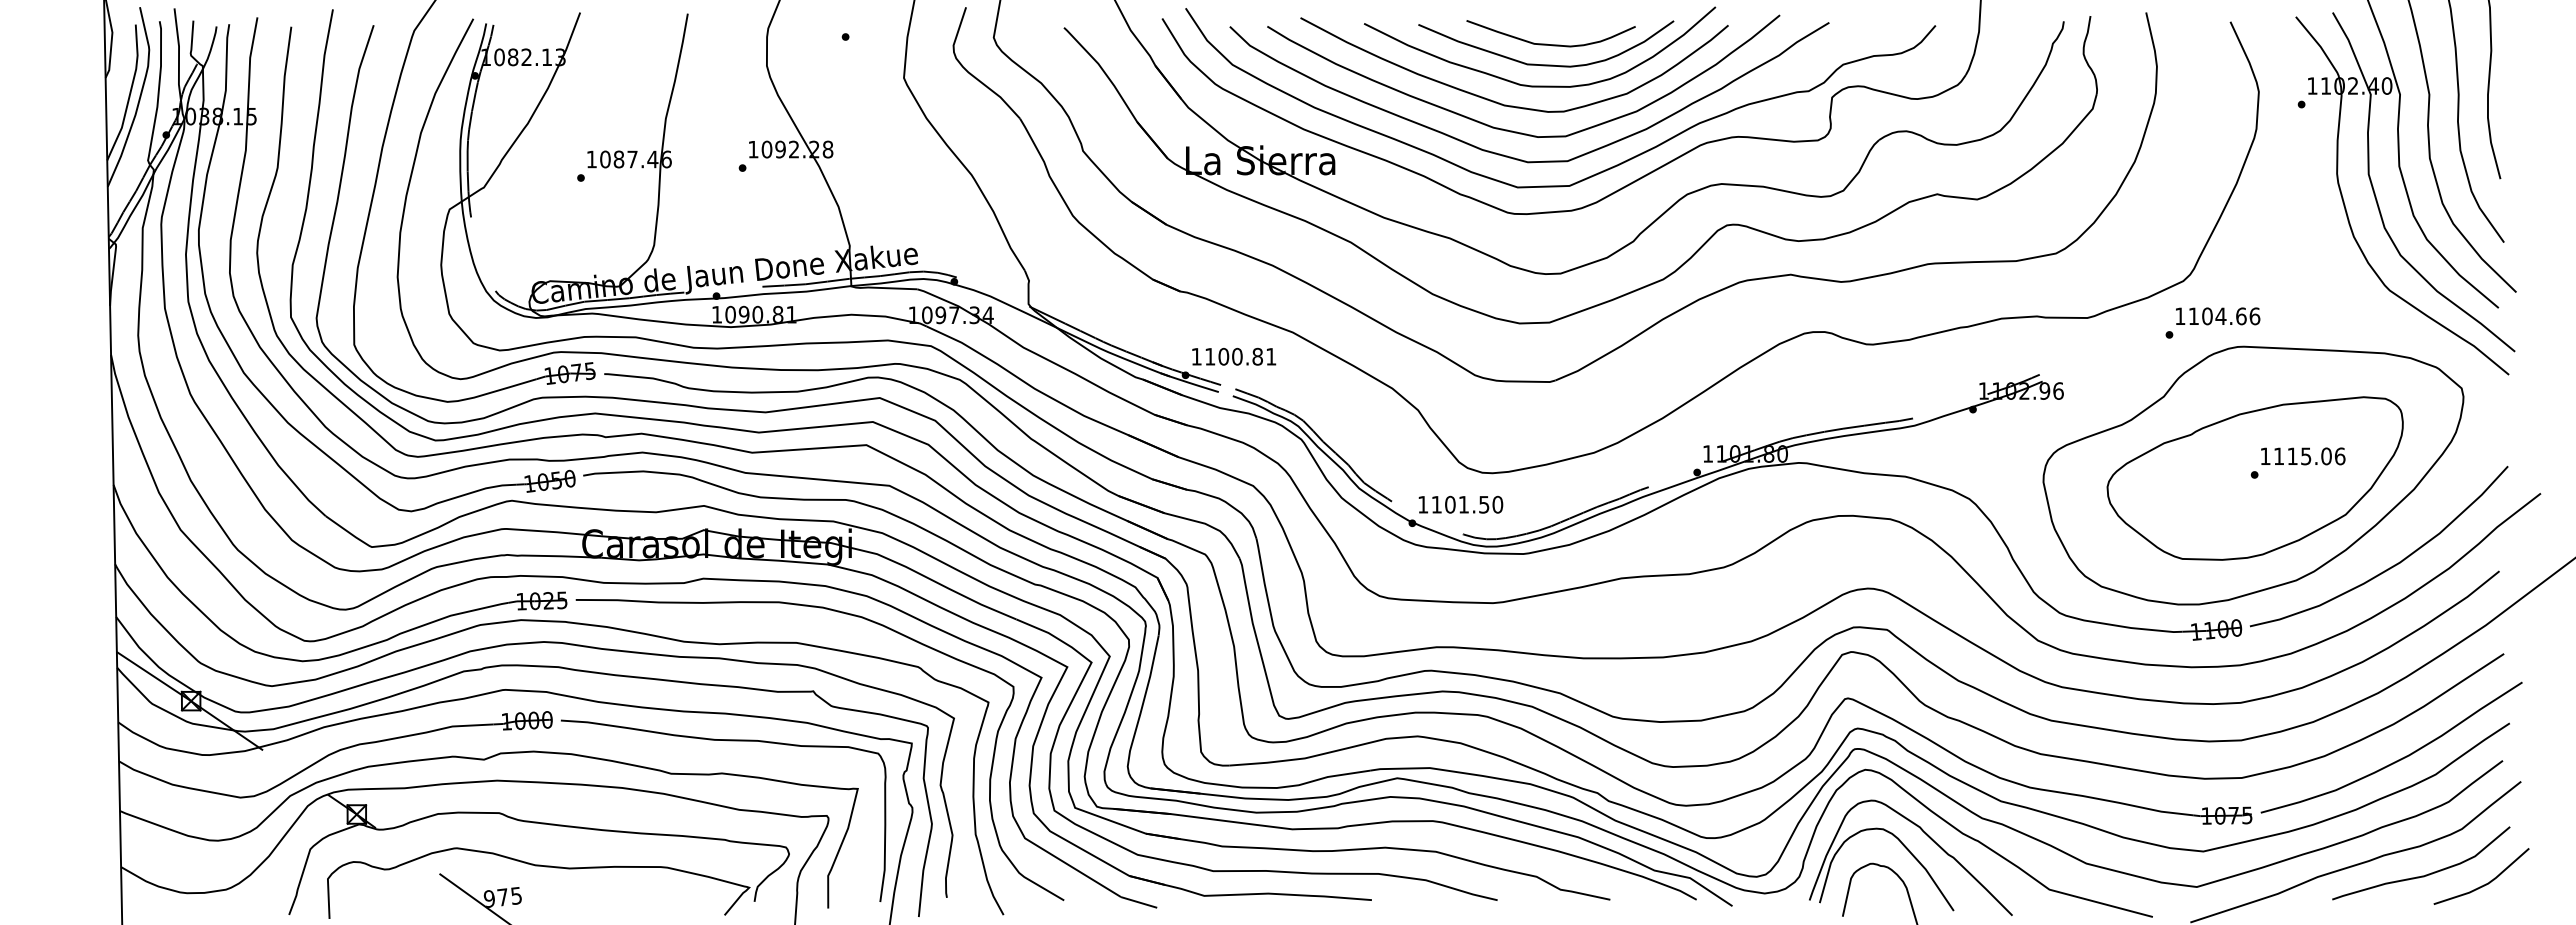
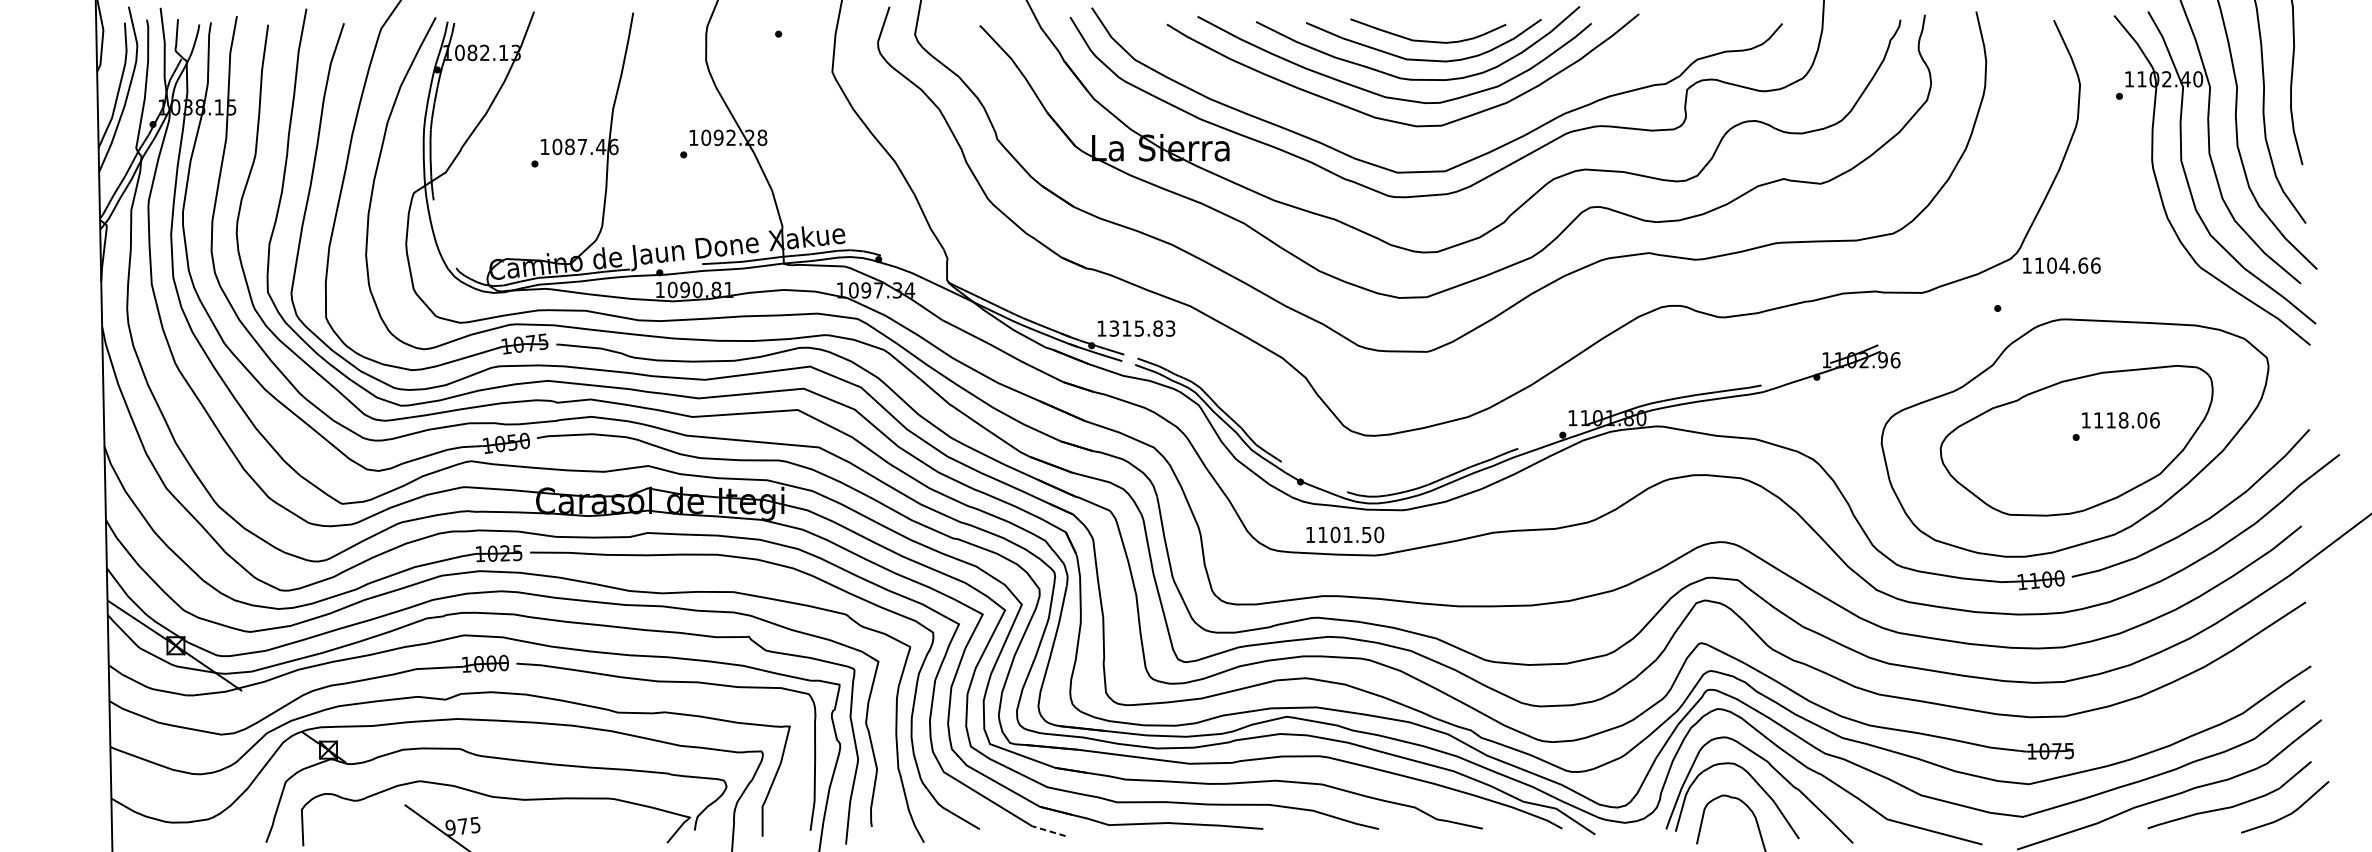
curve: (1511, 156) -> (1391, 144), removed
text: (2218, 316) -> (2062, 265), moved
text: (1240, 356) -> (1142, 328), 1100.81 -> 1315.83
text: (2306, 456) -> (2123, 420), 1115.06 -> 1118.06
text: (1460, 504) -> (1344, 534), moved
curve: (2398, 759) -> (2208, 699), removed
line: (1139, 902) -> (1049, 831), solid -> dashed

